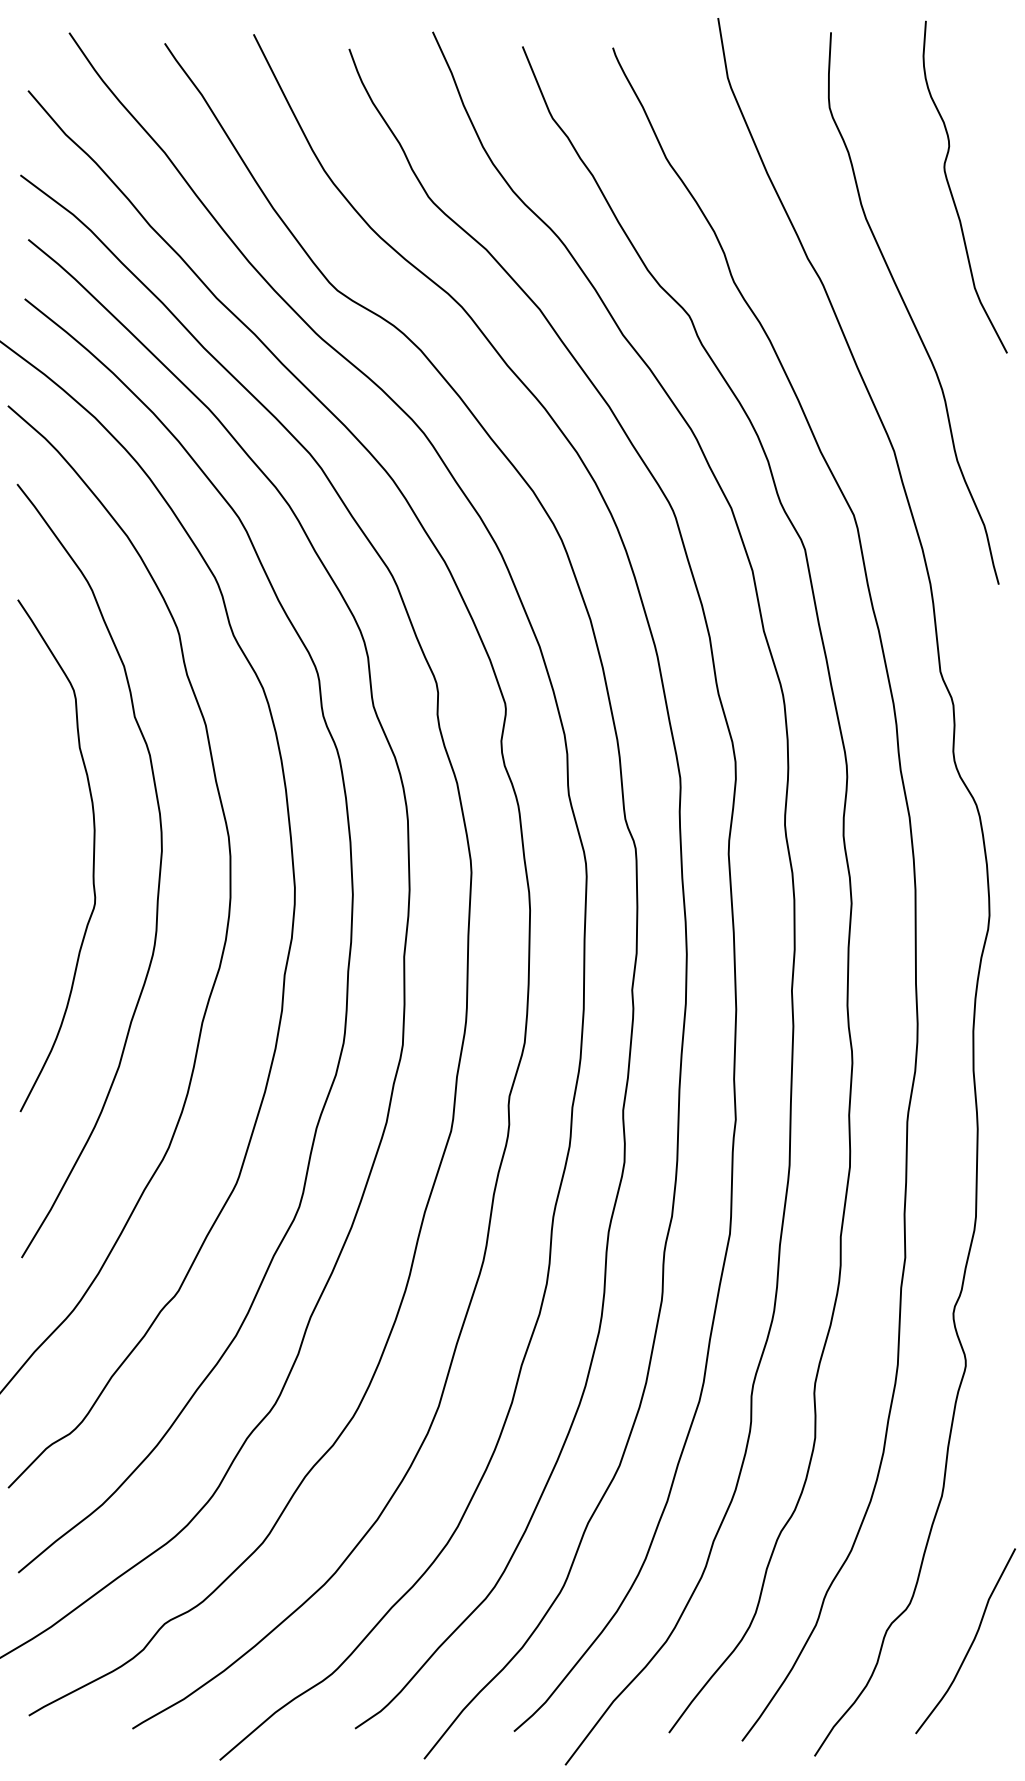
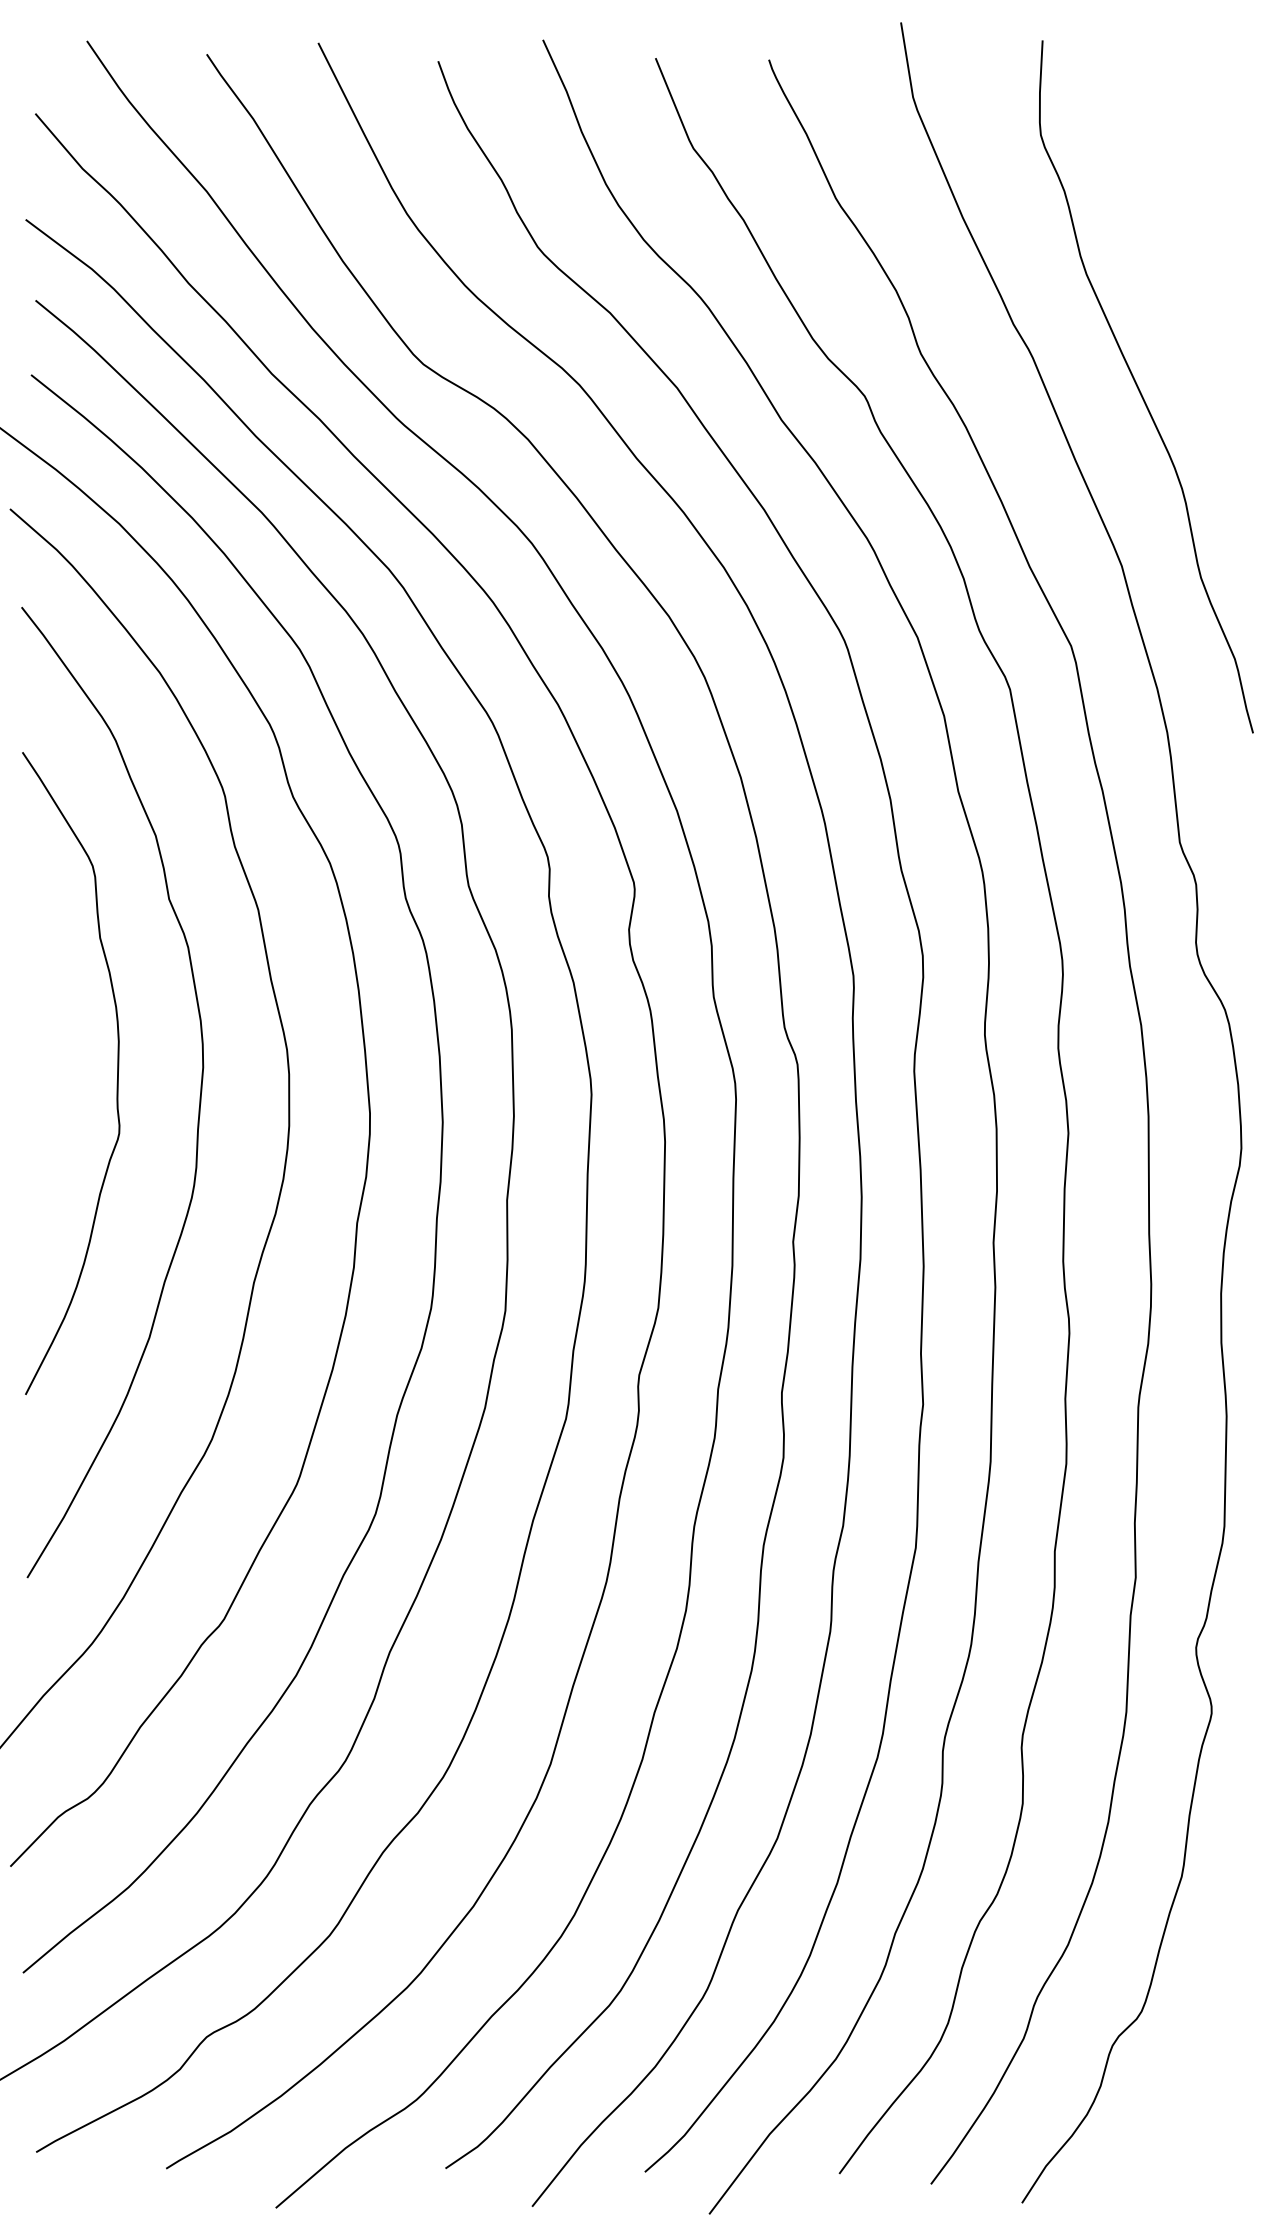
curve: (951, 190) -> (1193, 238), removed
curve: (970, 1644) -> (1217, 2062), removed

